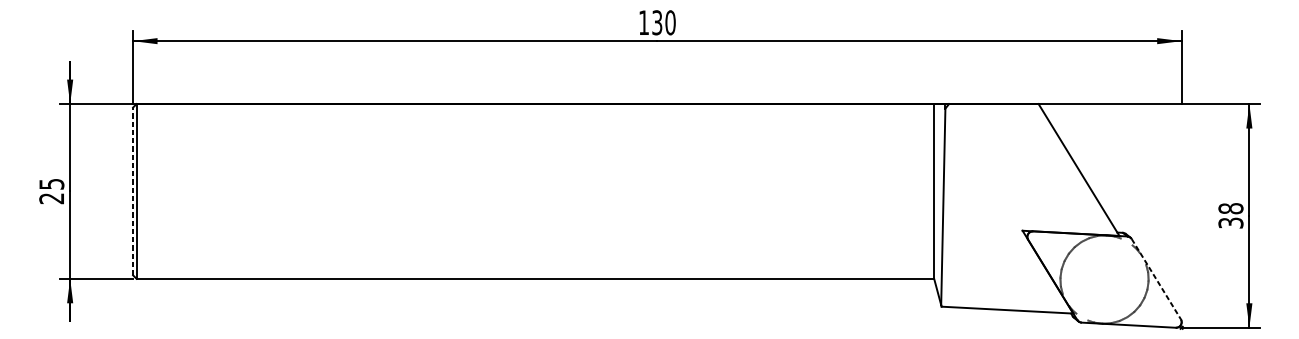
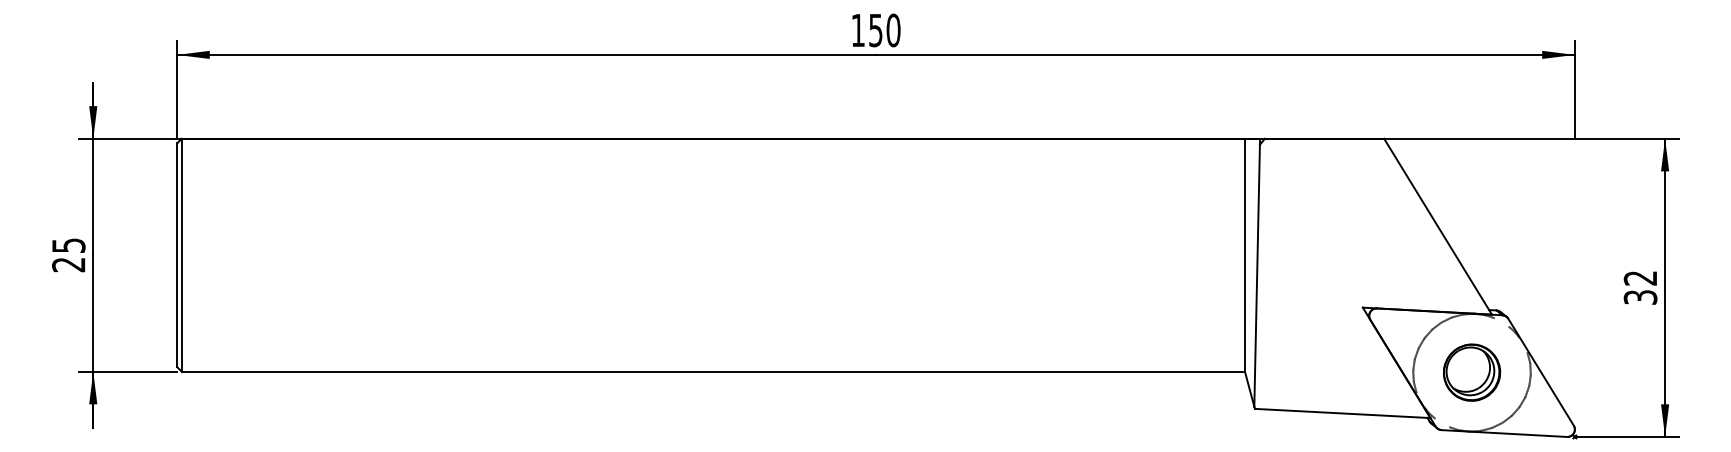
text: (657, 22) -> (875, 29), 130 -> 150
line: (133, 191) -> (177, 255), dashed -> solid
text: (1230, 208) -> (1640, 277), 38 -> 32
part: (1104, 279) -> (1472, 372), added
line: (1156, 279) -> (1541, 372), dashed -> solid

